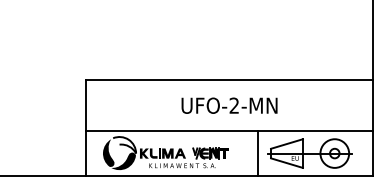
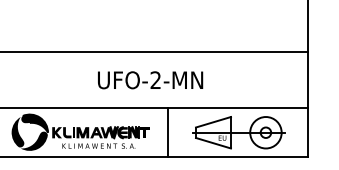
fill: (123, 145) -> (34, 123), added
fill: (191, 153) -> (108, 132), added
line: (257, 153) -> (167, 132), moved

